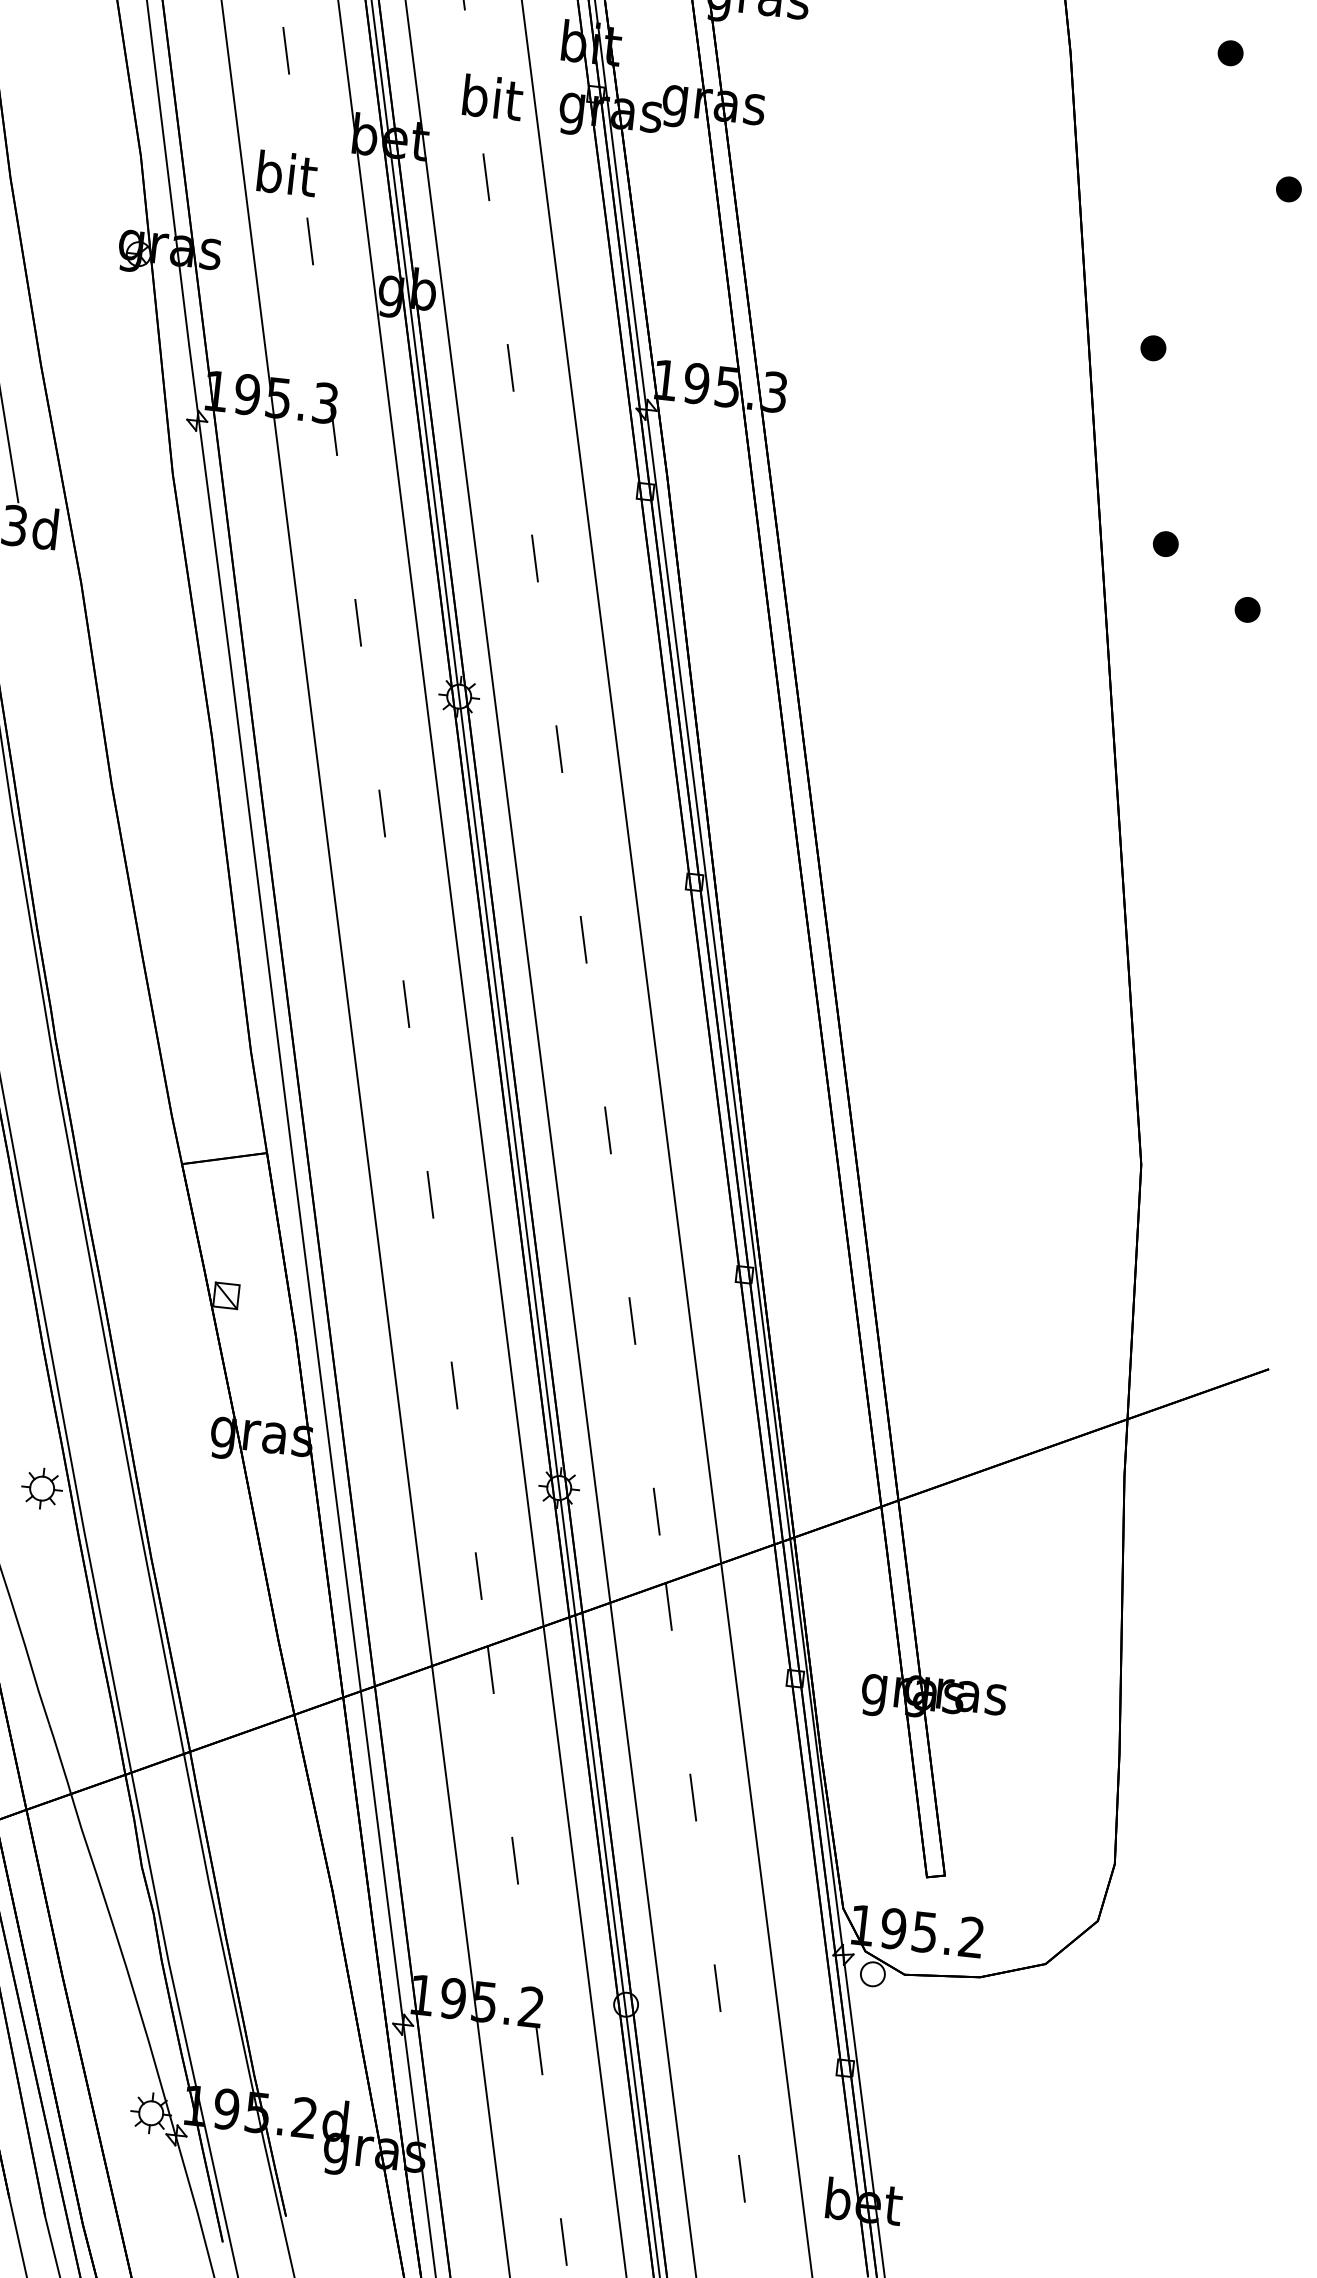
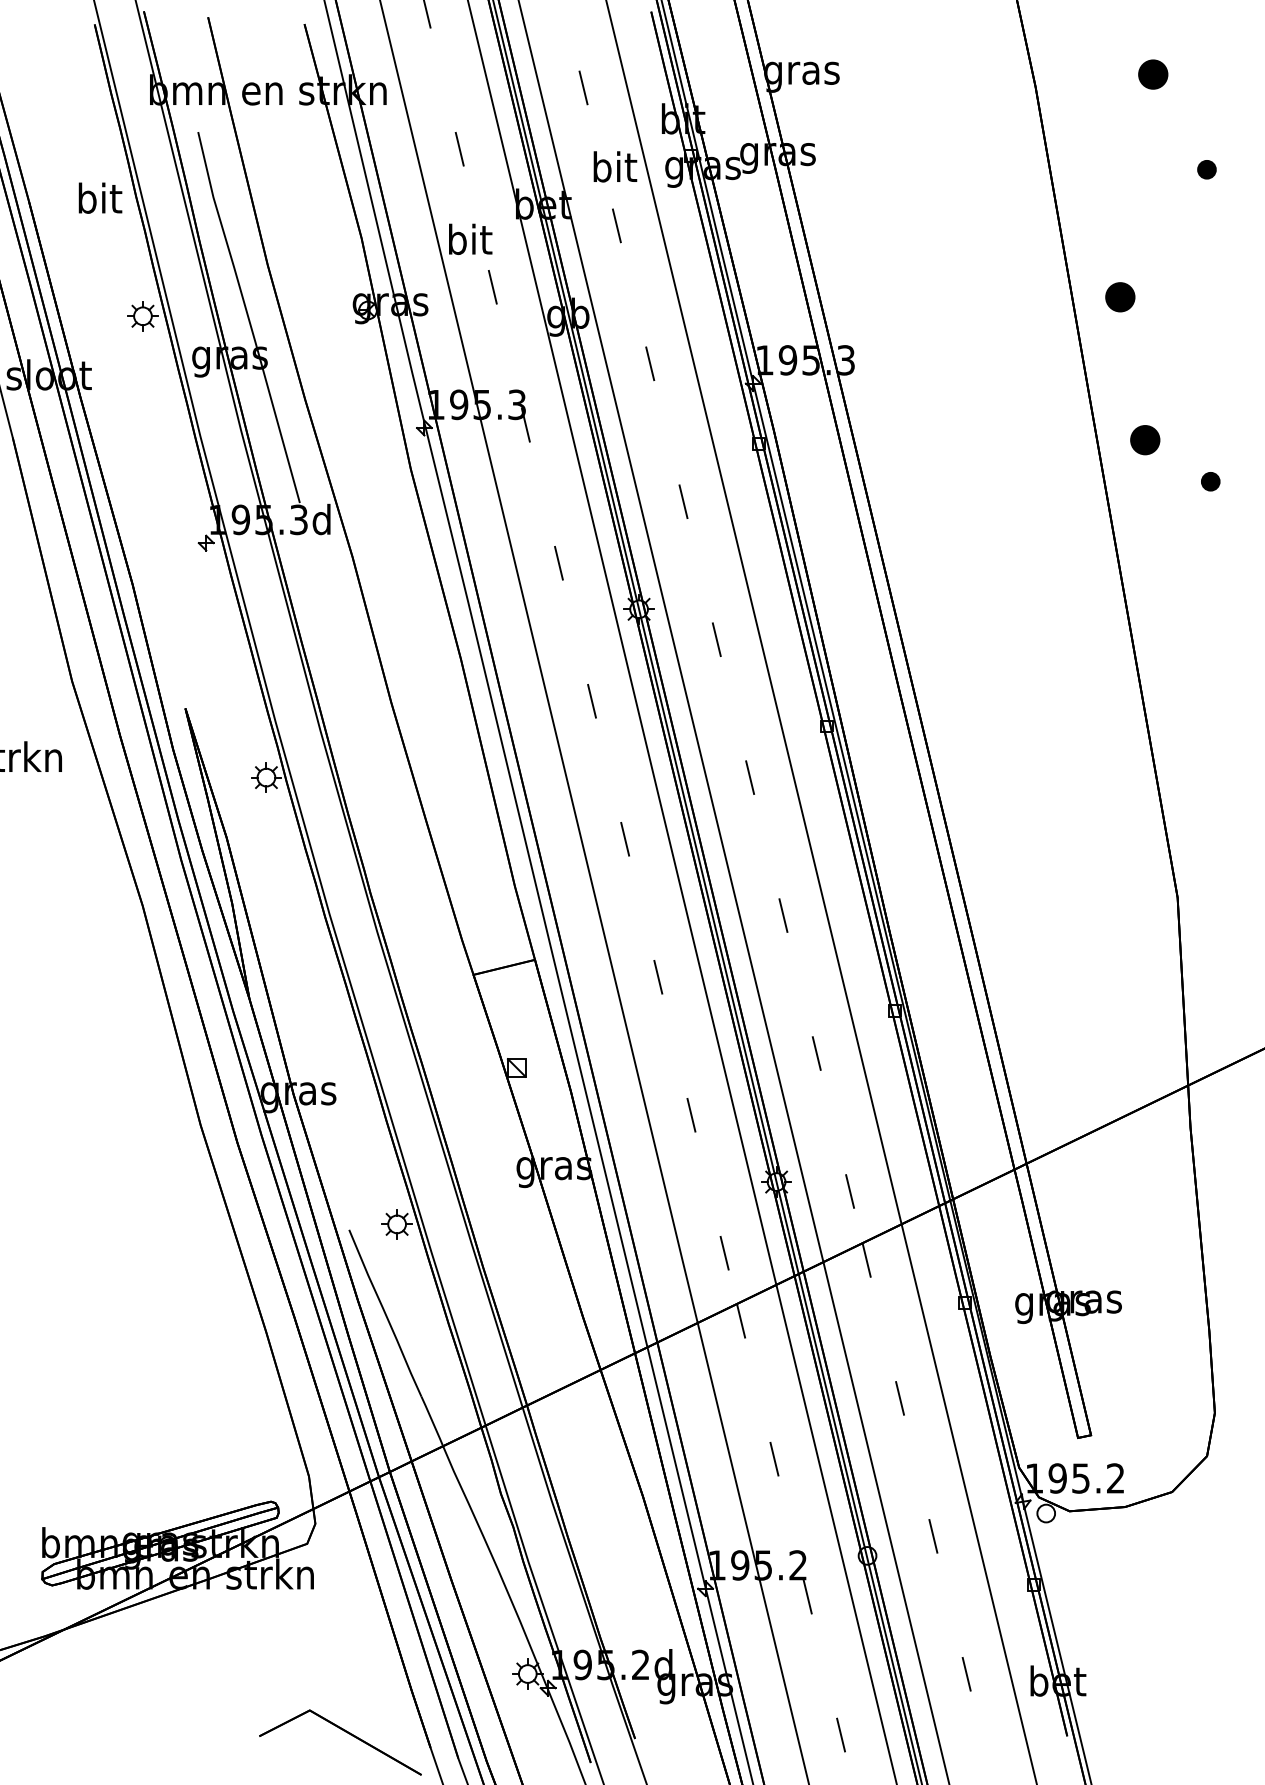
part: (1229, 53) -> (1152, 74), size x1.6
part: (1153, 348) -> (1120, 297), size x1.6
part: (1166, 543) -> (1145, 439), size x1.6

